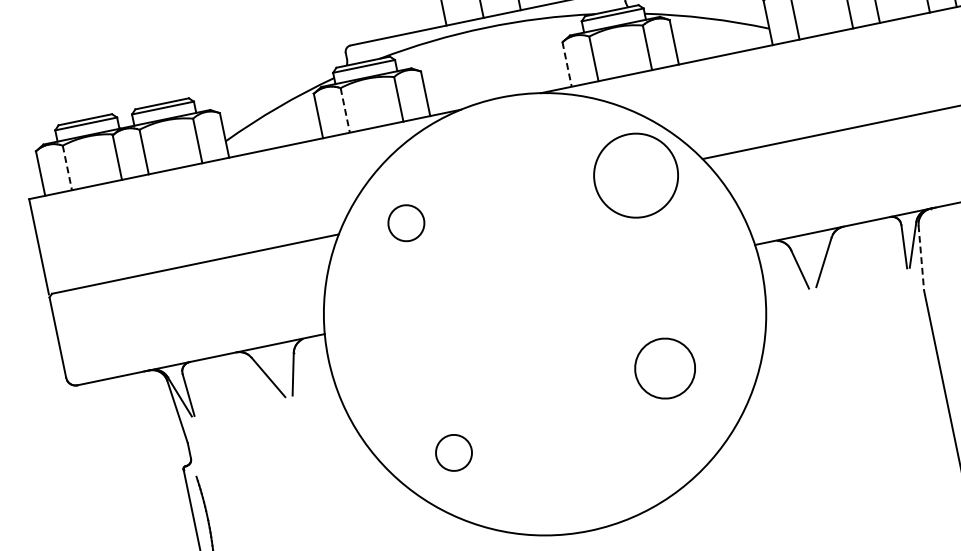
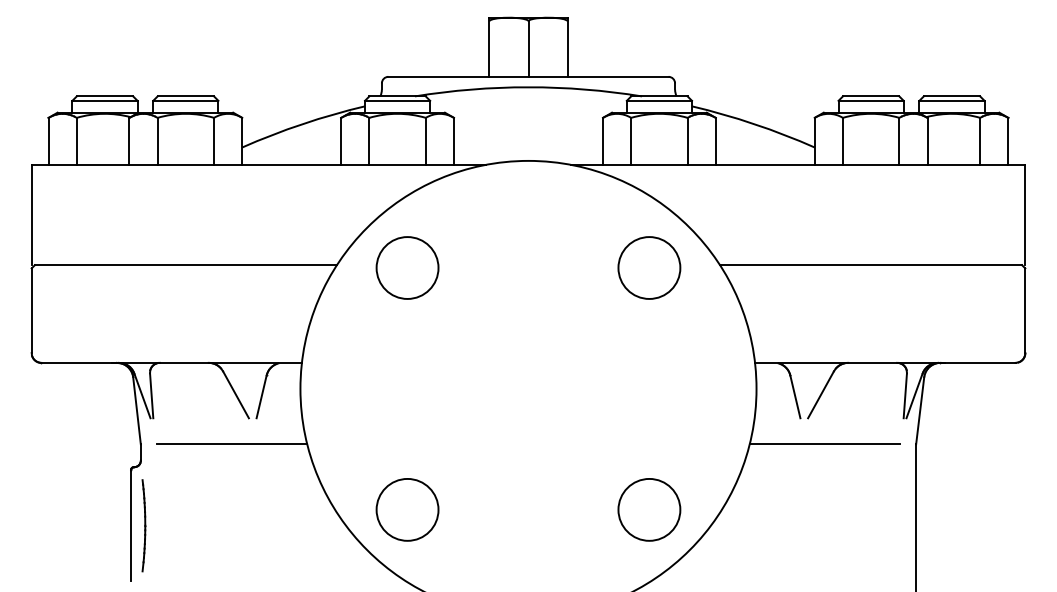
line: (566, 64) -> (602, 141), dashed -> solid
line: (345, 110) -> (369, 141), dashed -> solid
line: (67, 168) -> (76, 141), dashed -> solid
circle: (636, 175) -> (649, 267), size x0.71
circle: (406, 222) -> (407, 267), size x1.67
line: (921, 257) -> (920, 410), dashed -> solid
line: (837, 308) -> (824, 444), added
circle: (665, 368) -> (649, 509), moved
line: (274, 425) -> (232, 444), added
circle: (453, 452) -> (407, 509), size x1.67

